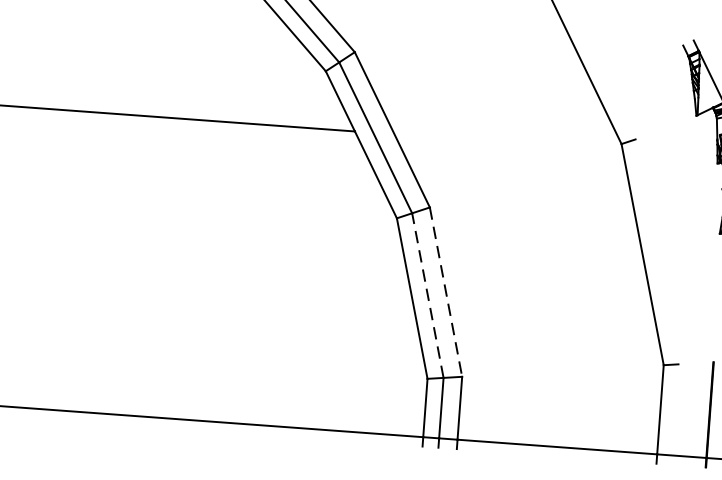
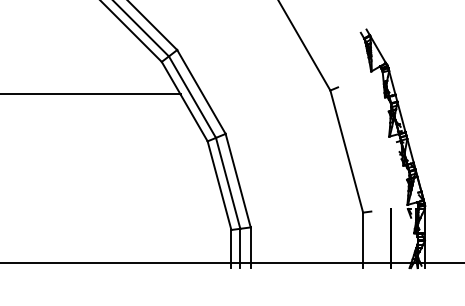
line: (446, 293) -> (238, 181), dashed -> solid
line: (428, 294) -> (228, 182), dashed -> solid

